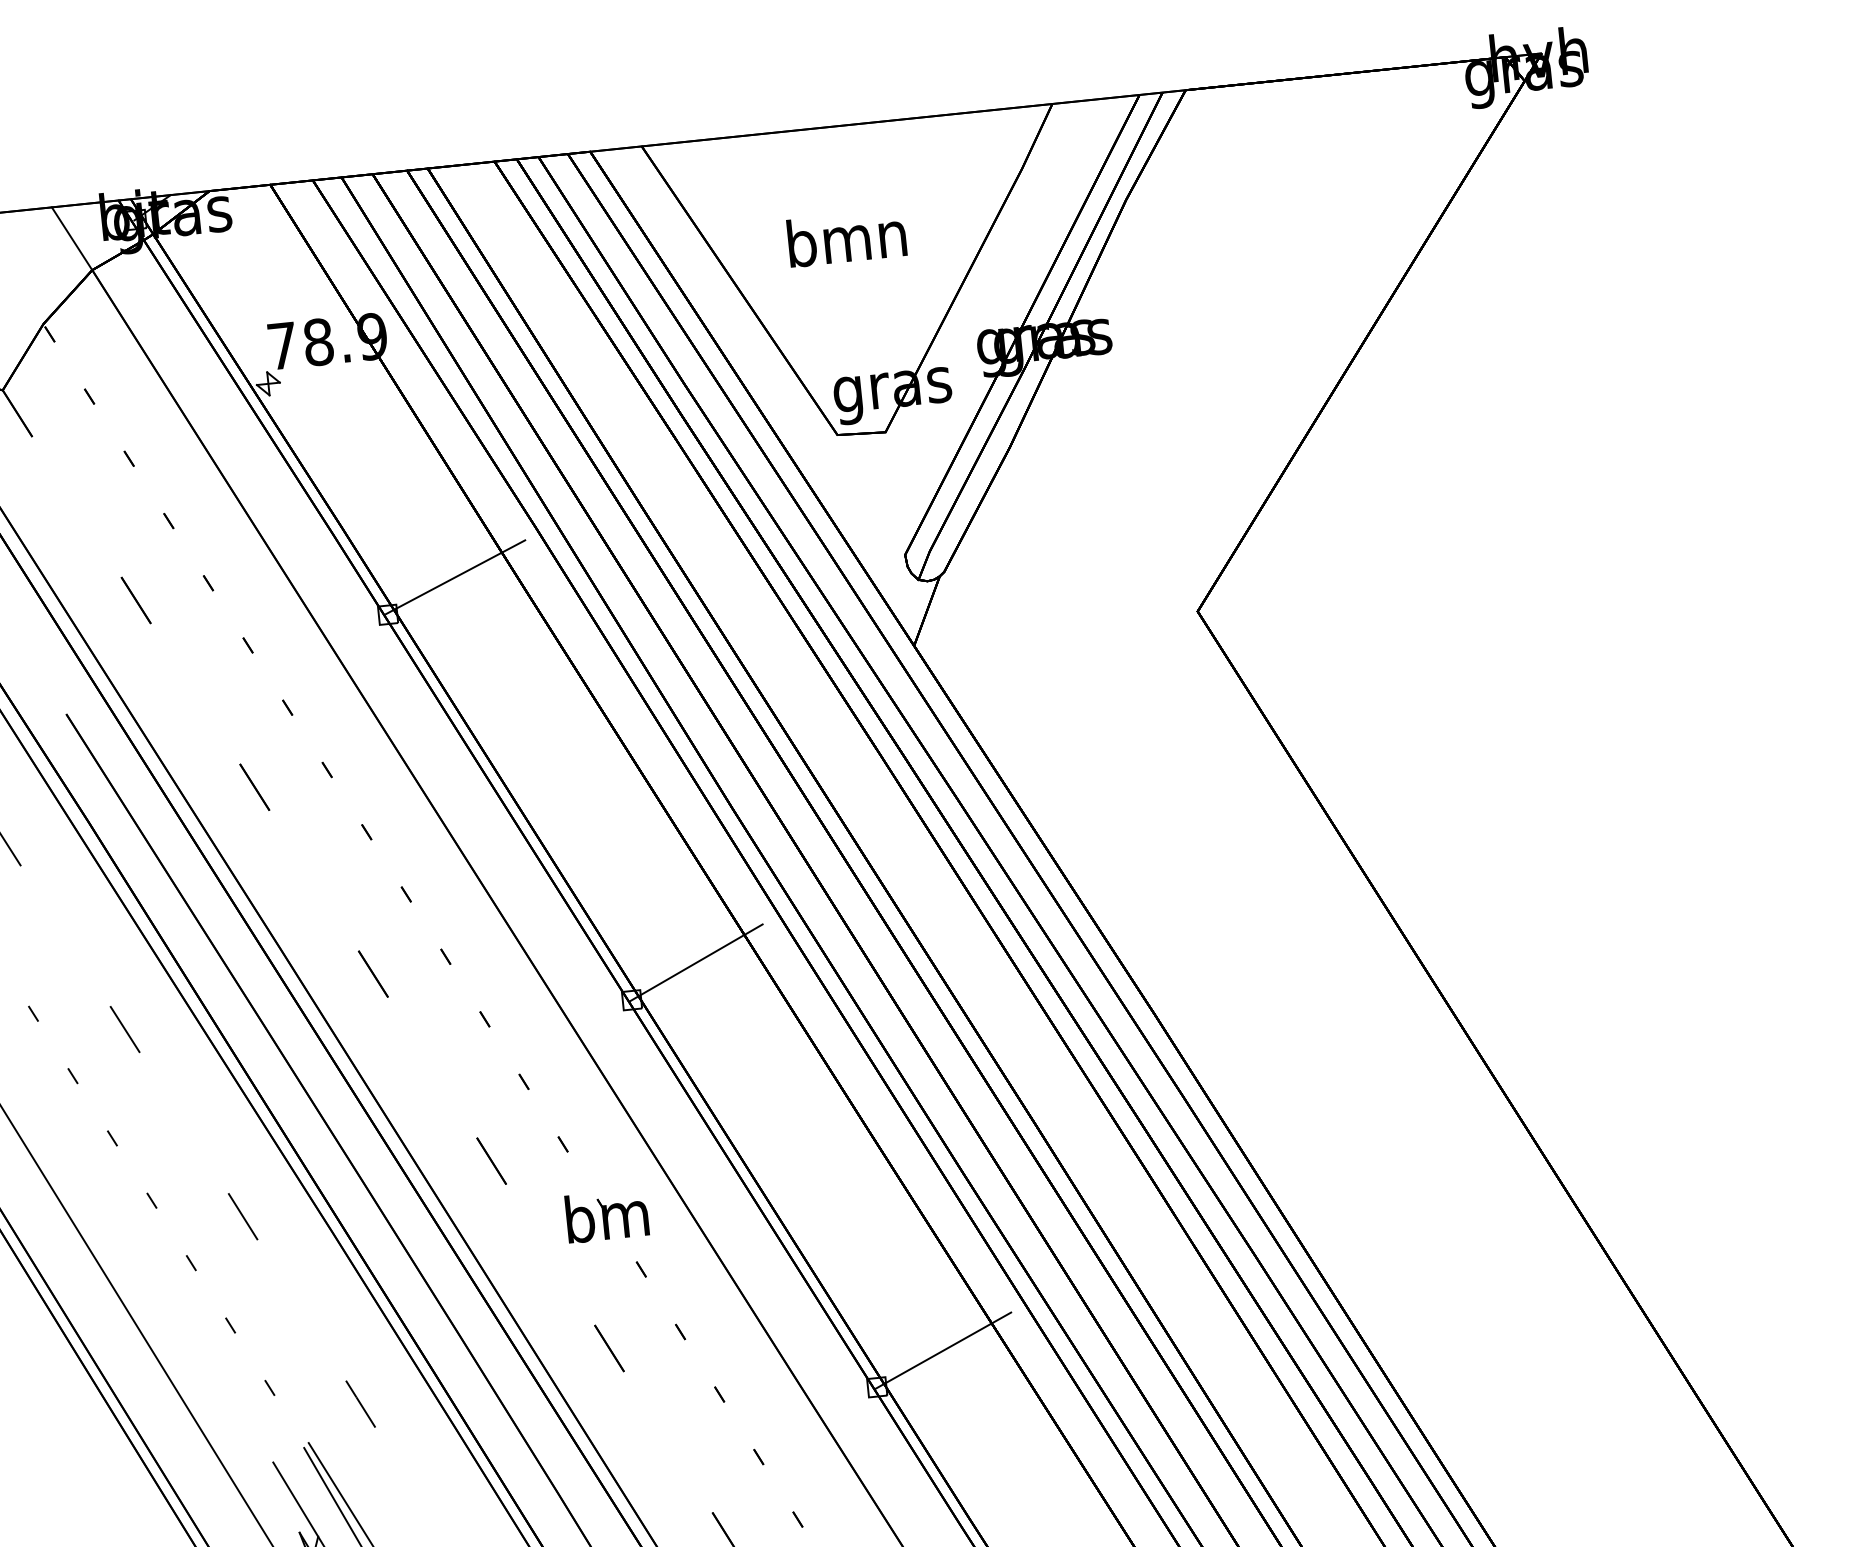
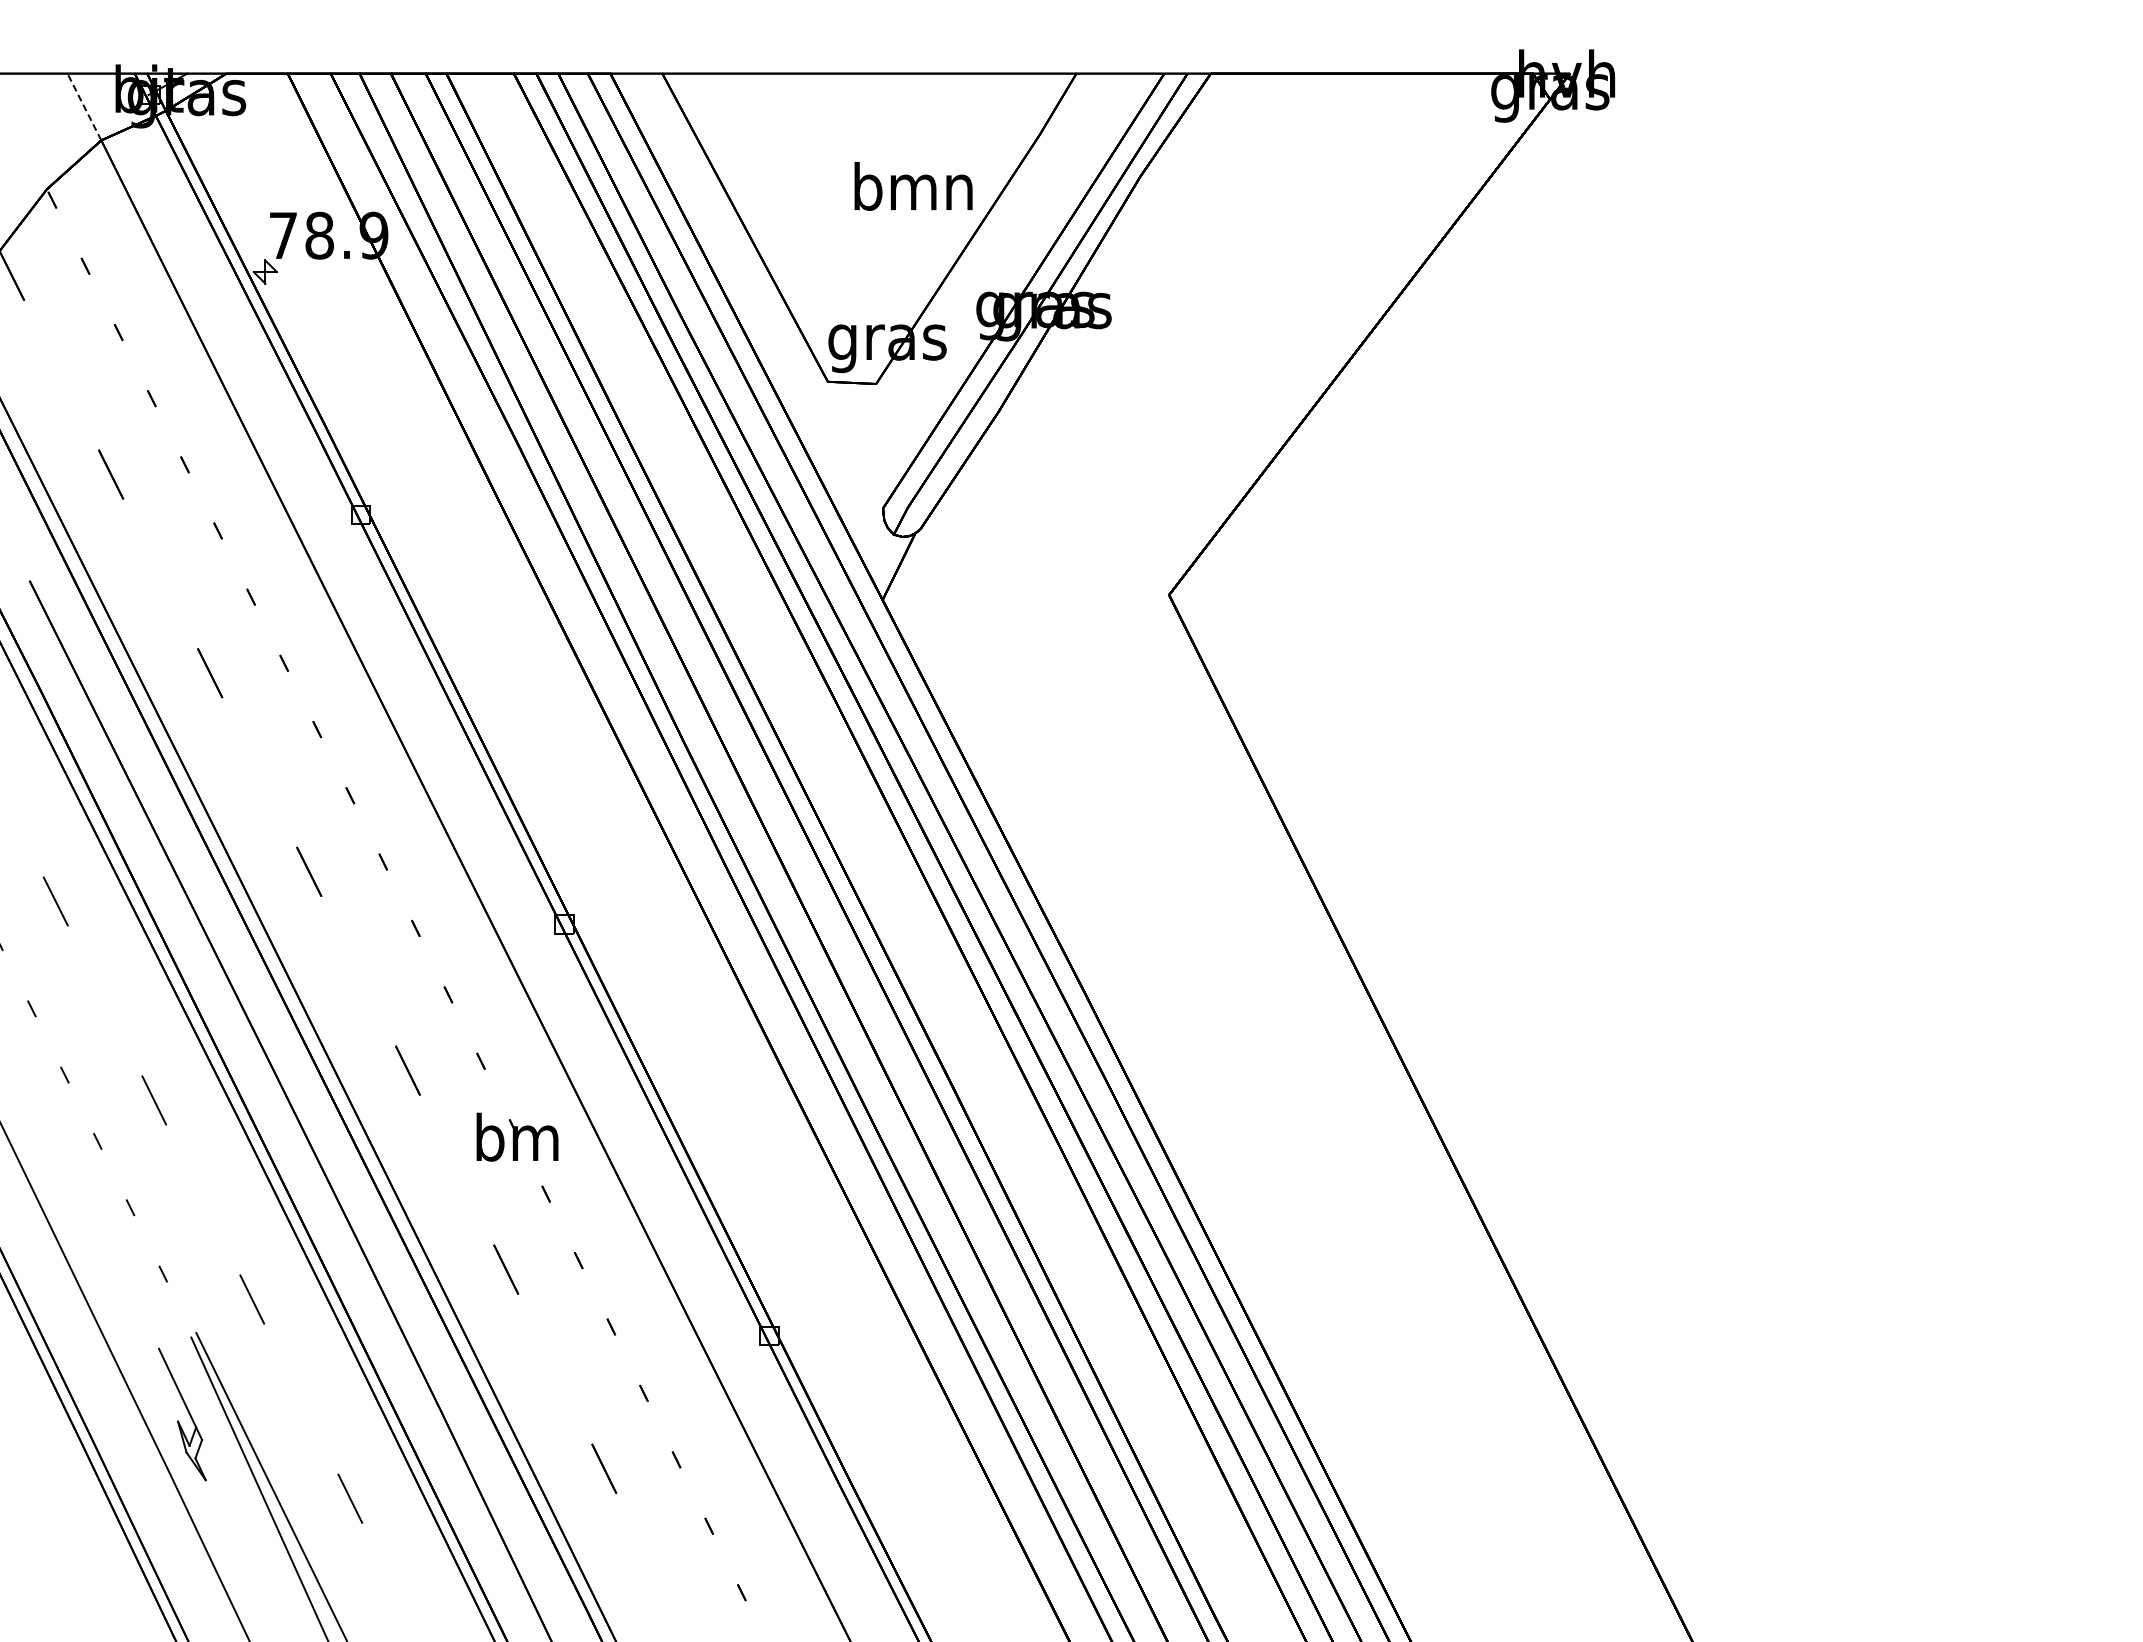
line: (72, 238) -> (84, 106), solid -> dashed
text: (846, 238) -> (913, 186), moved
line: (454, 576) -> (431, 483), removed
line: (696, 962) -> (632, 893), removed
line: (942, 1350) -> (838, 1306), removed

